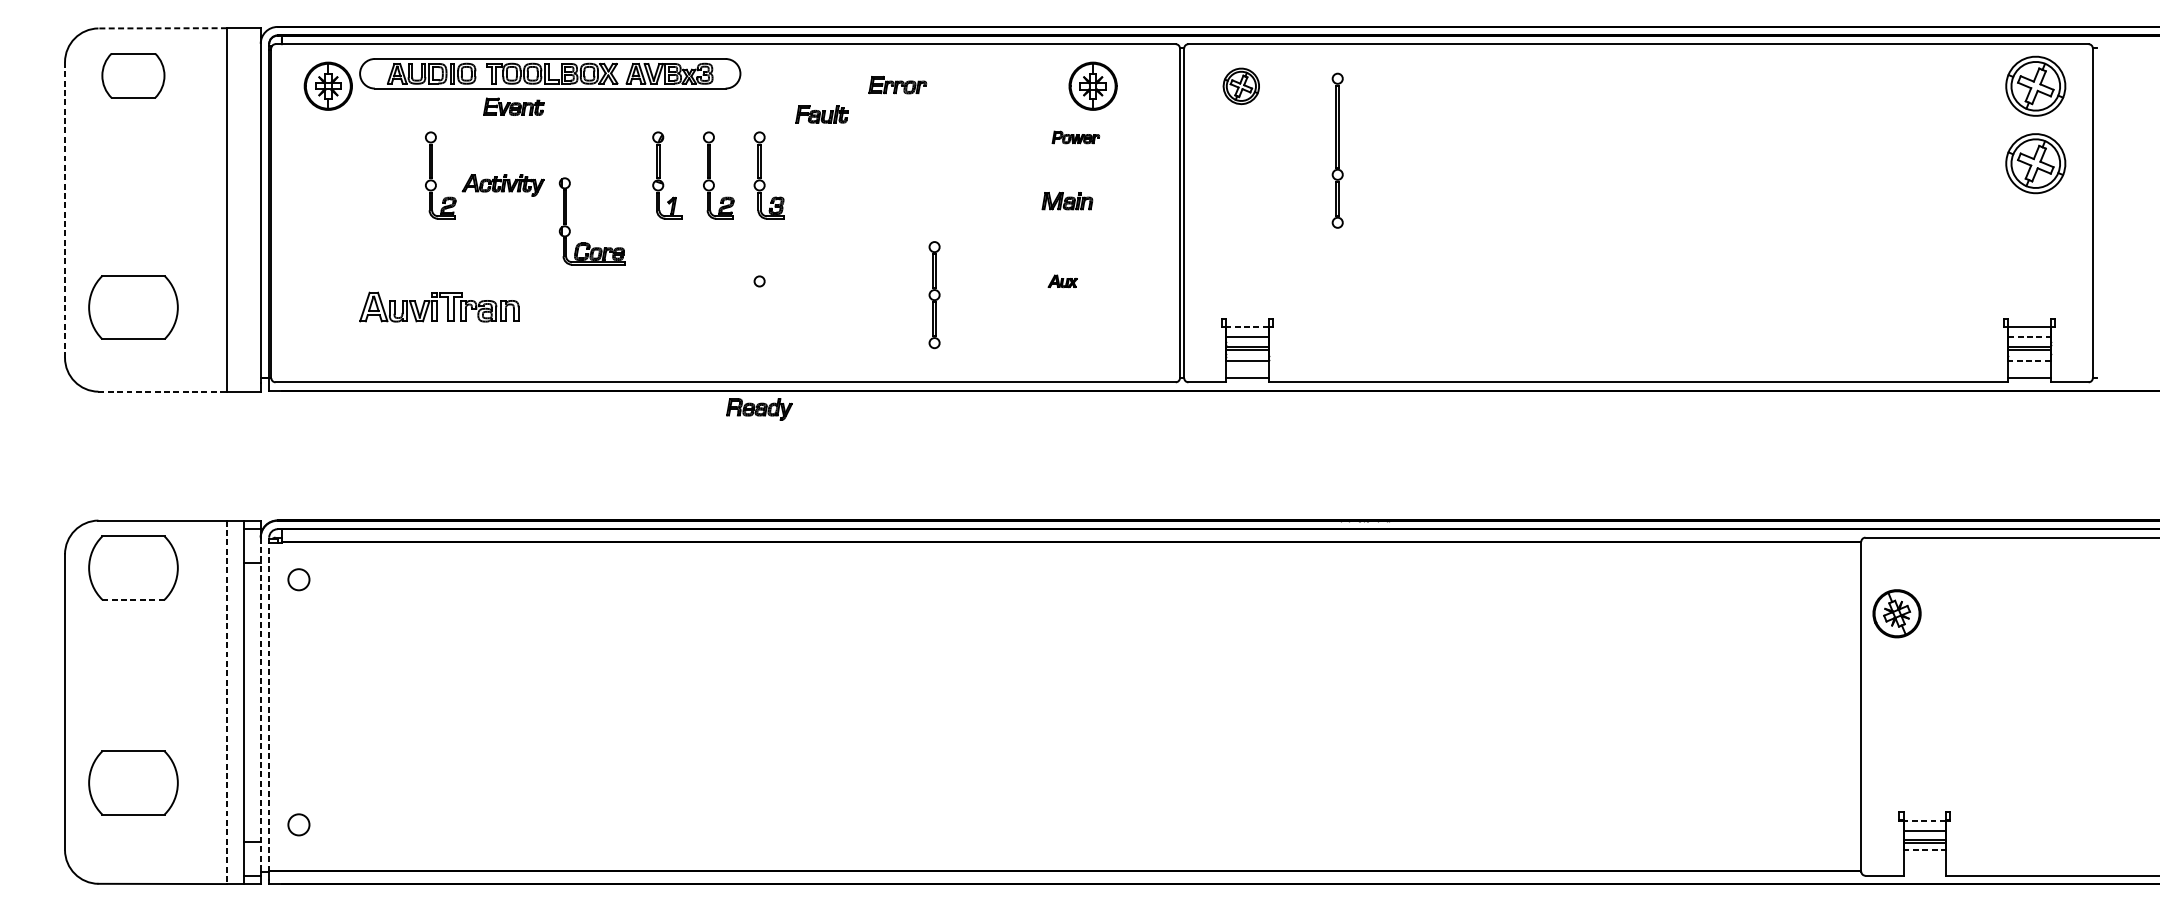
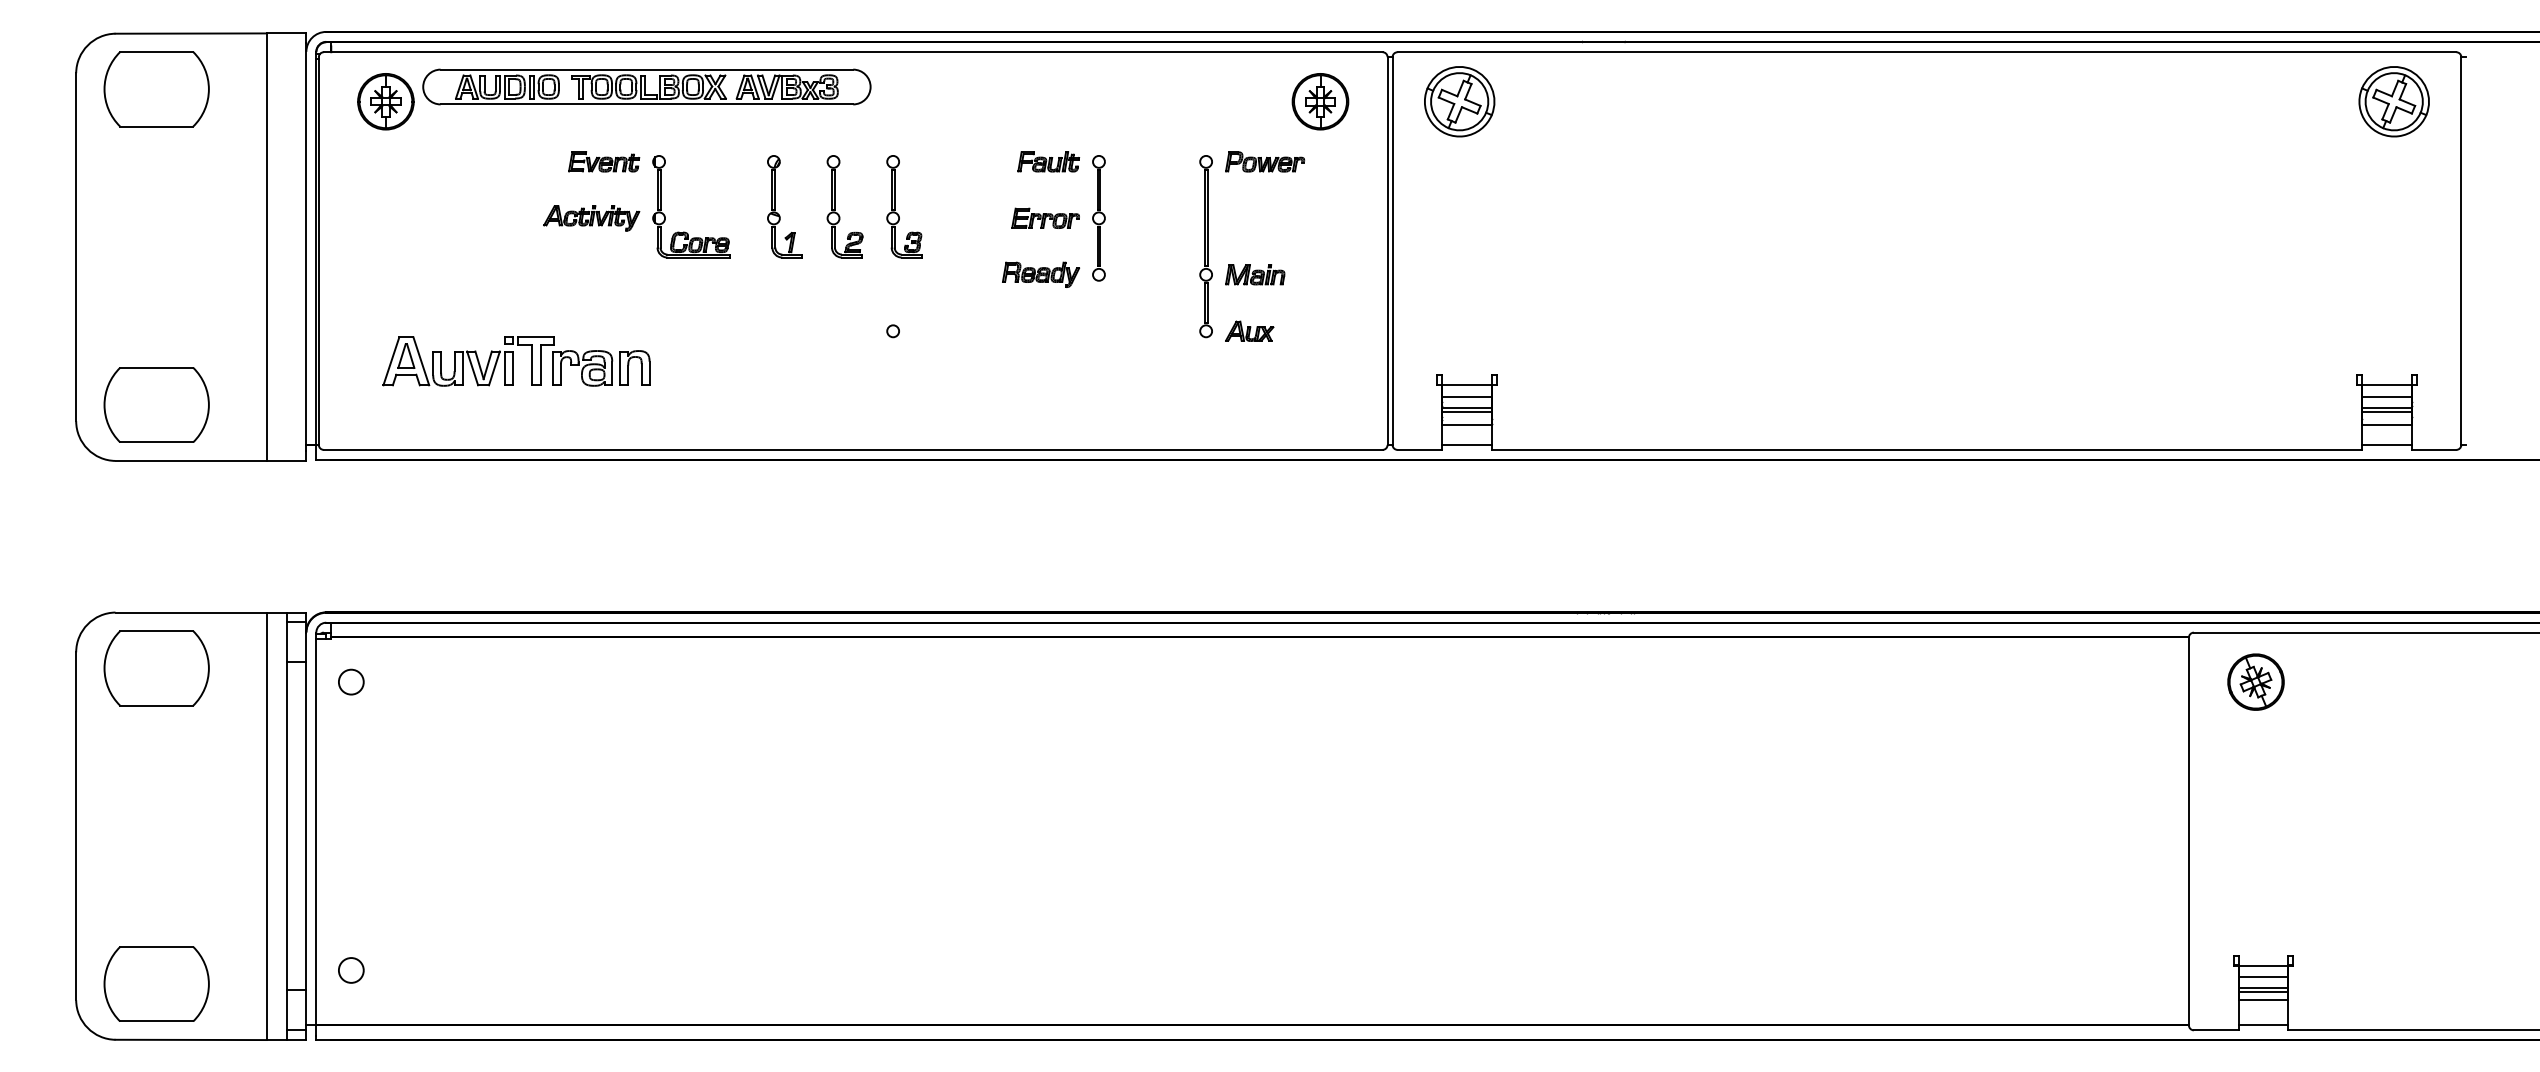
line: (163, 28) -> (191, 33), dashed -> solid
part: (133, 75) -> (156, 89), size x1.43
part: (897, 84) -> (1045, 217), moved
part: (1093, 86) -> (1320, 101), moved
part: (1241, 86) -> (1459, 101), size x1.67
part: (514, 106) -> (604, 161), moved
part: (821, 114) -> (1048, 161), moved
part: (1076, 137) -> (1265, 161), size x1.43
part: (1337, 150) -> (1205, 246), moved
part: (2035, 163) -> (2393, 192), removed
part: (432, 175) -> (508, 206), removed
part: (1067, 200) -> (1255, 274), moved
line: (65, 210) -> (76, 247), dashed -> solid
part: (586, 242) -> (684, 231), moved
part: (1062, 280) -> (1249, 330), size x1.43
part: (934, 295) -> (1098, 218), moved
part: (133, 307) -> (156, 404), moved
part: (439, 307) -> (516, 361), size x1.43
line: (1247, 327) -> (1467, 385), dashed -> solid
line: (2029, 336) -> (2386, 396), dashed -> solid
line: (2029, 360) -> (2386, 424), dashed -> solid
line: (163, 391) -> (191, 460), dashed -> solid
part: (759, 409) -> (1041, 274), moved
line: (133, 599) -> (156, 705), dashed -> solid
part: (1896, 613) -> (2255, 681), moved
line: (226, 702) -> (266, 826), dashed -> solid
line: (269, 704) -> (316, 828), dashed -> solid
line: (260, 705) -> (306, 829), dashed -> solid
part: (133, 782) -> (156, 983), moved
line: (1924, 820) -> (2263, 965), dashed -> solid
line: (1924, 850) -> (2263, 1000), dashed -> solid
line: (1924, 871) -> (2263, 1025), added

